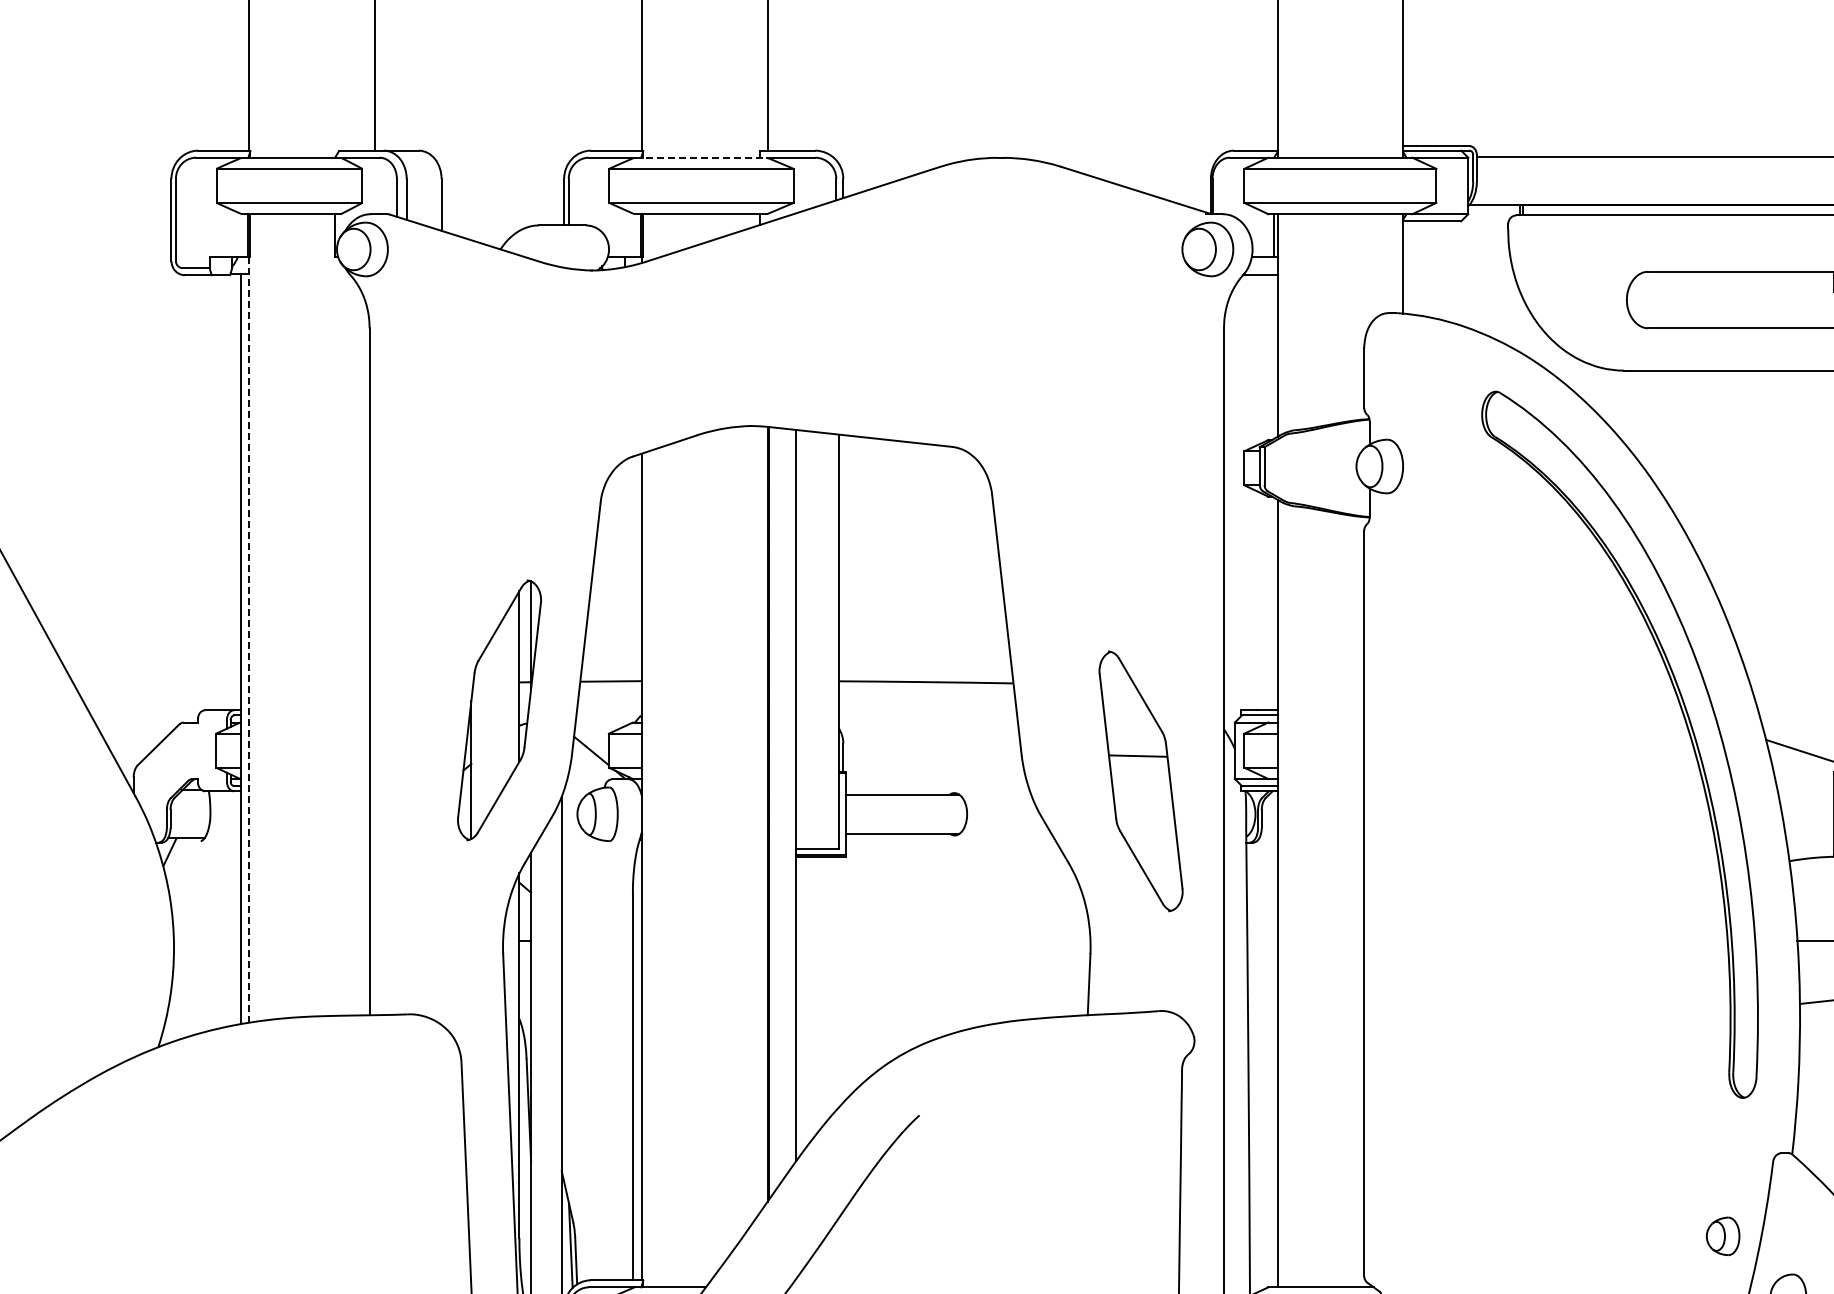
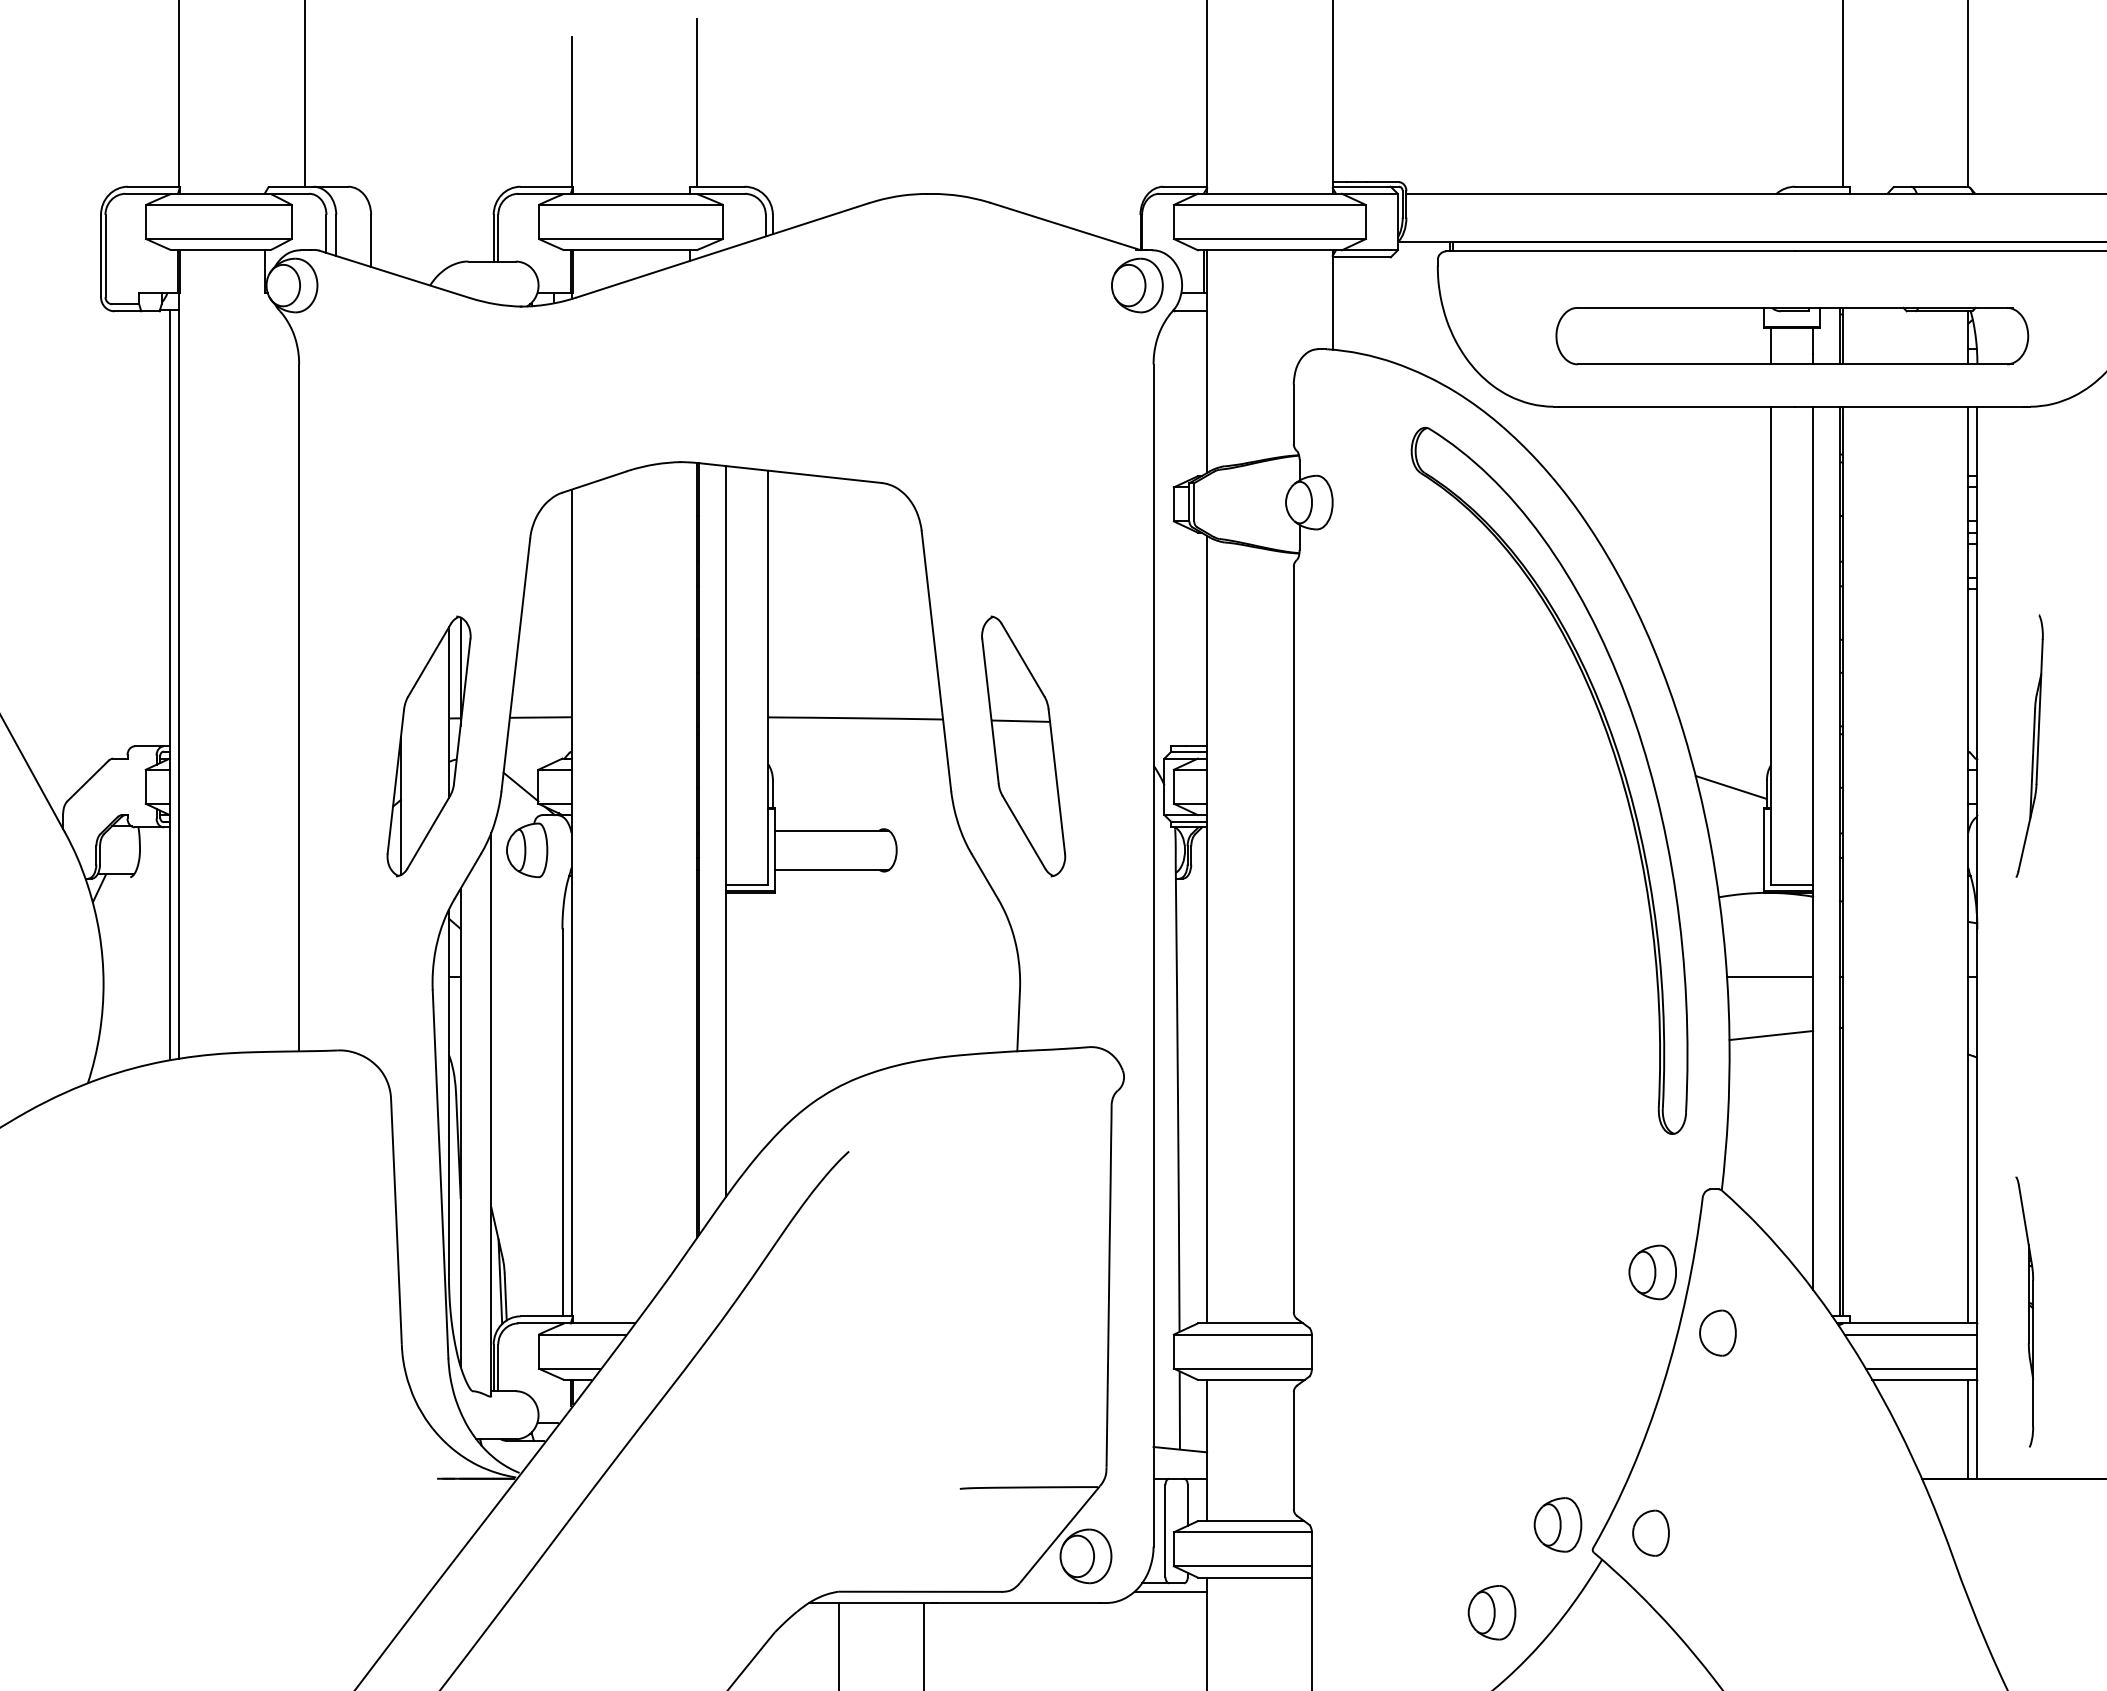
line: (700, 157) -> (630, 193), dashed -> solid
line: (248, 639) -> (178, 675), dashed -> solid
part: (1140, 781) -> (1023, 746), moved
part: (1722, 1236) -> (1652, 1272), size x1.43

